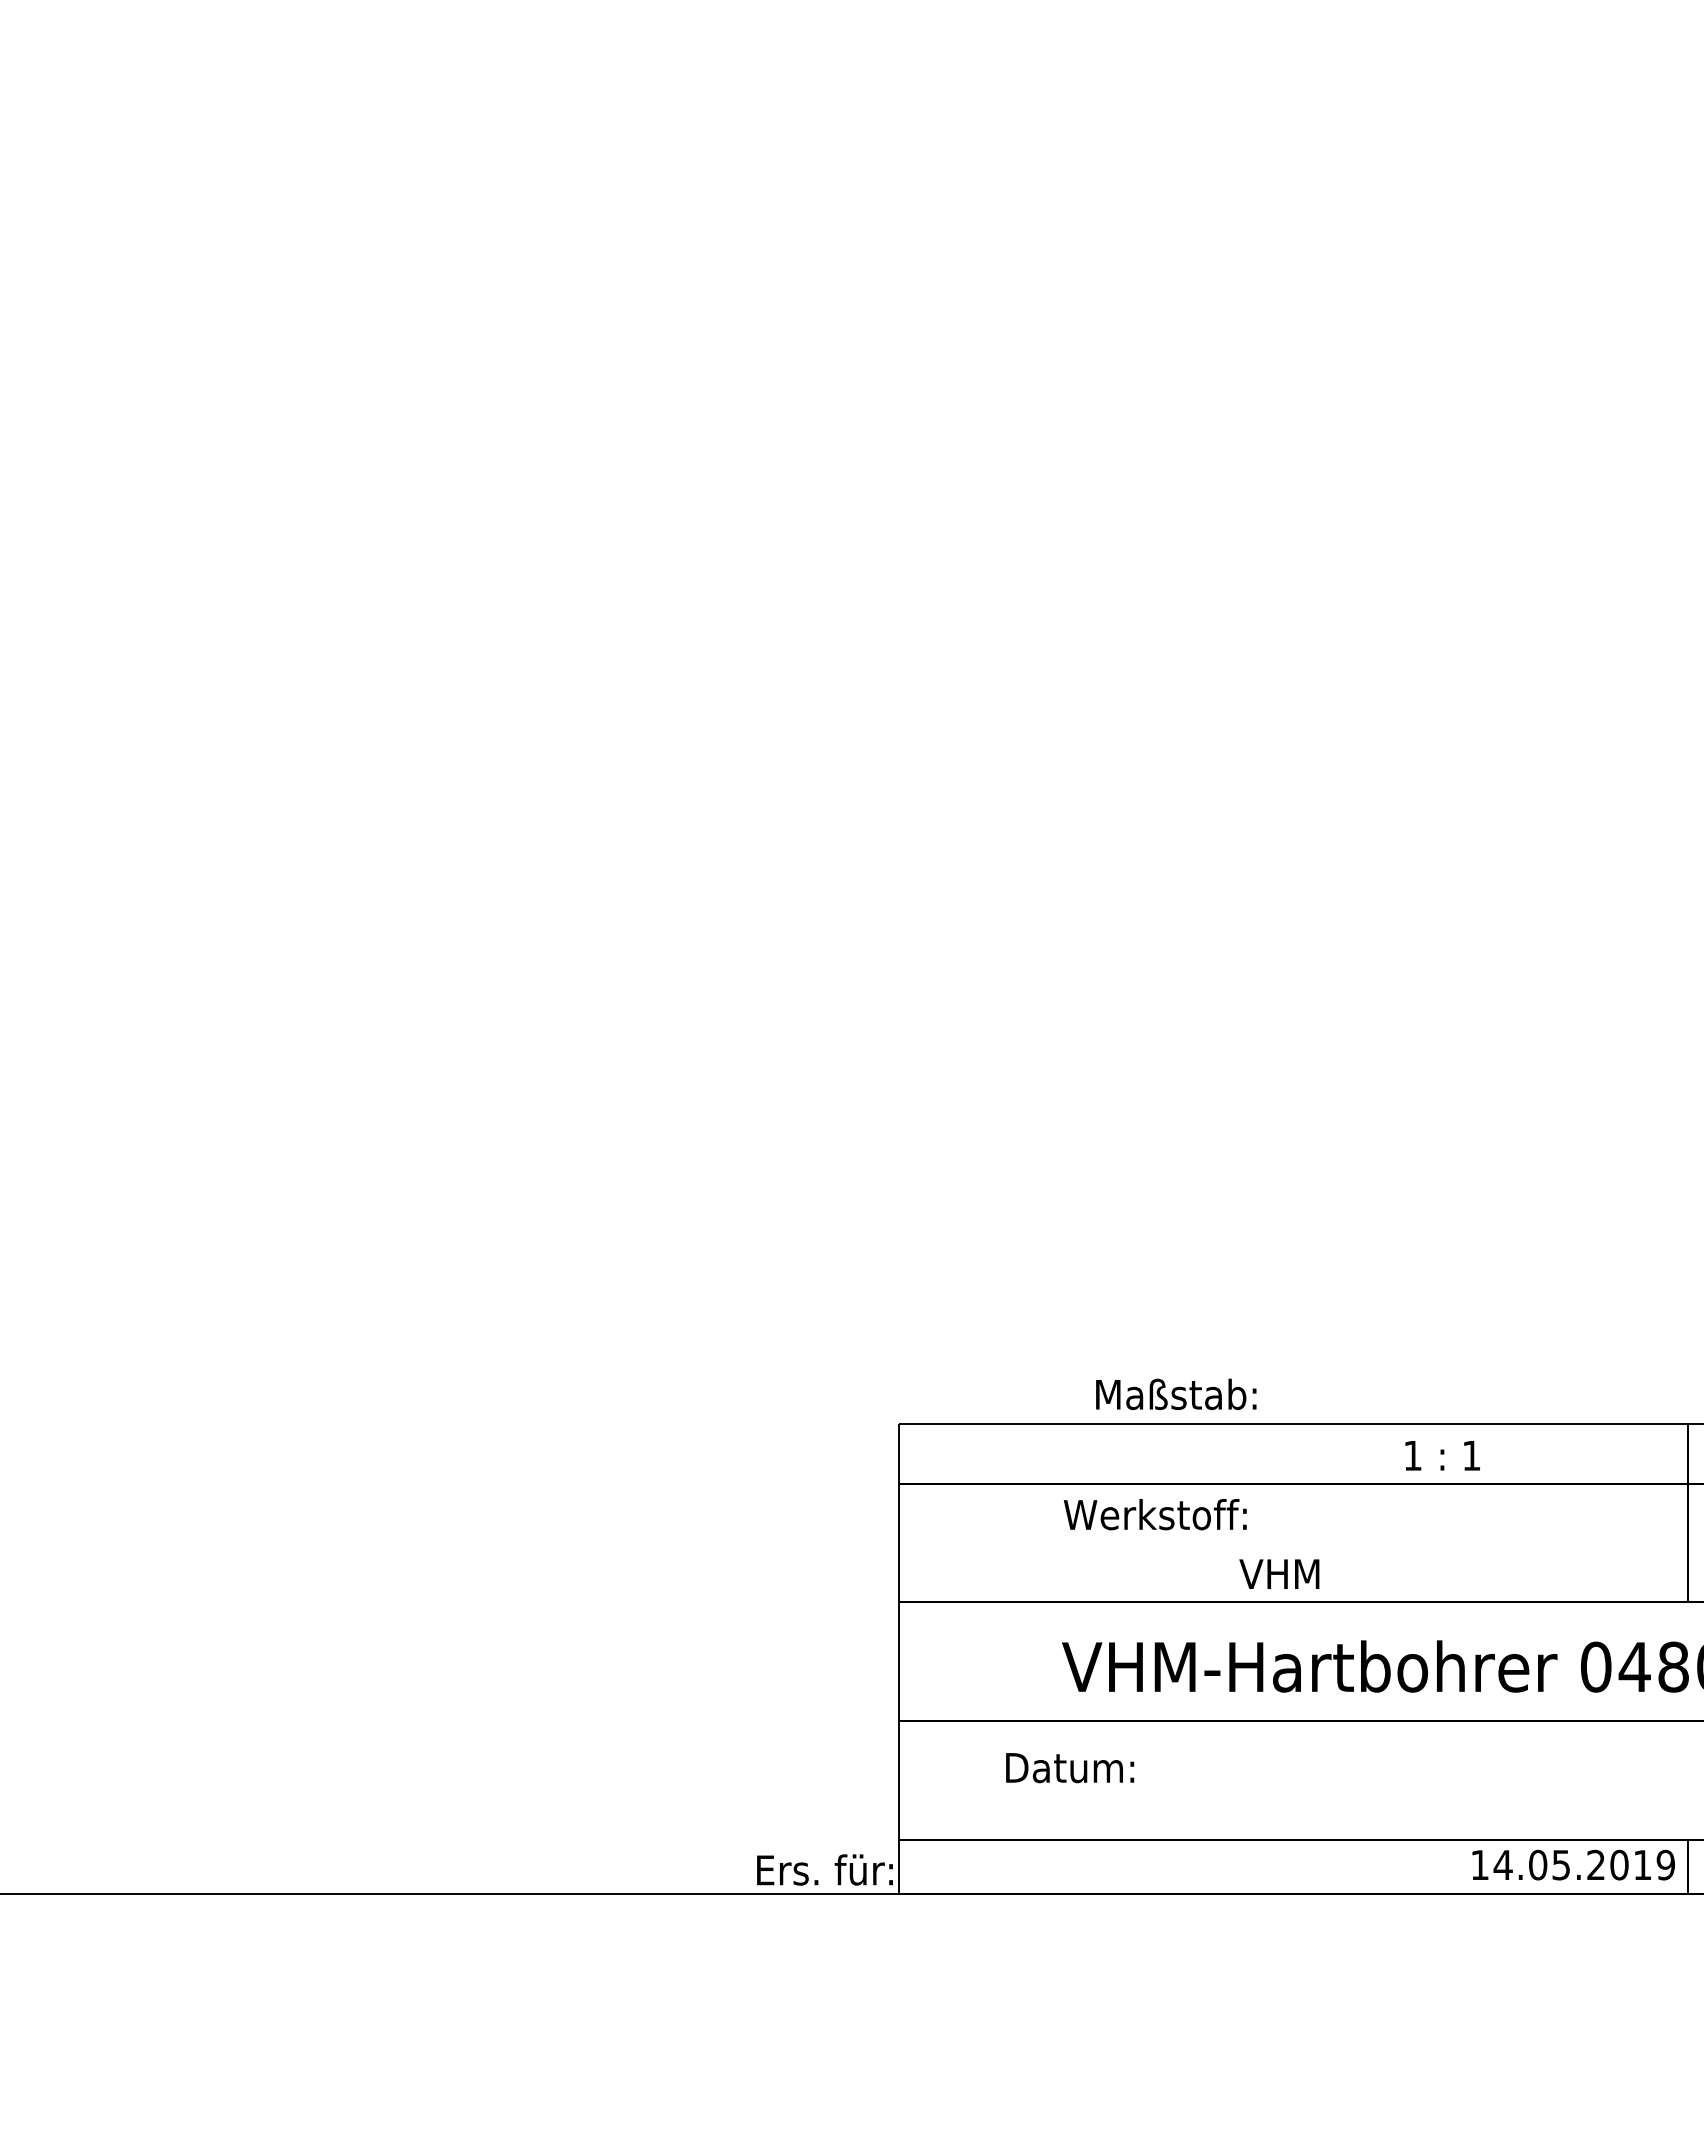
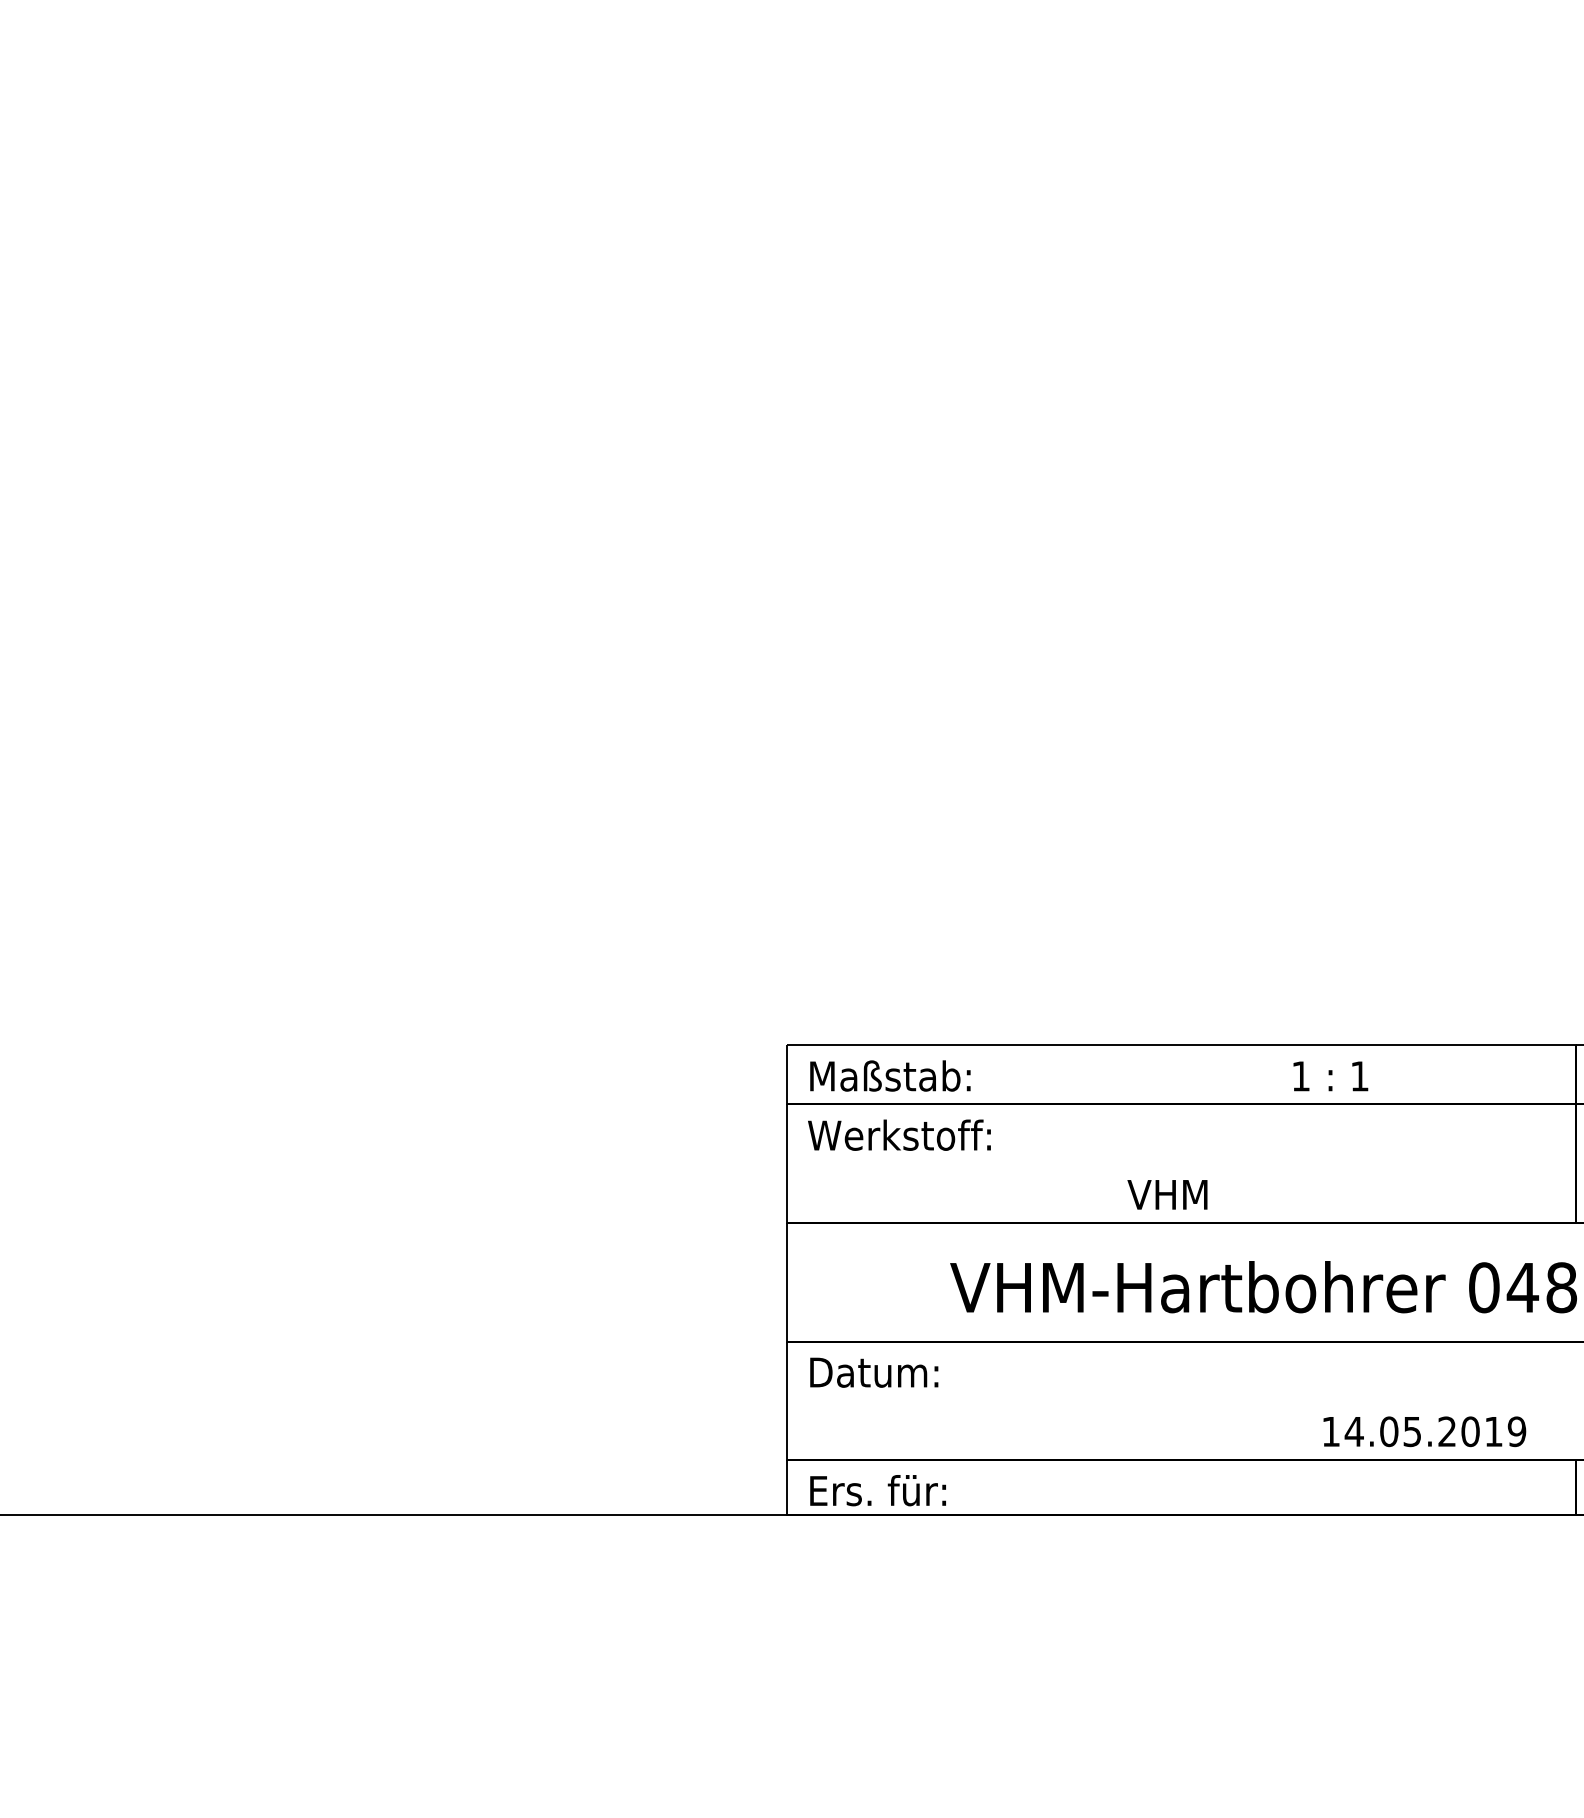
text: (1176, 1394) -> (890, 1076), moved
text: (1154, 1514) -> (898, 1135), moved
text: (1070, 1768) -> (874, 1373), moved
text: (1573, 1864) -> (1424, 1431), moved
text: (824, 1869) -> (877, 1490), moved

